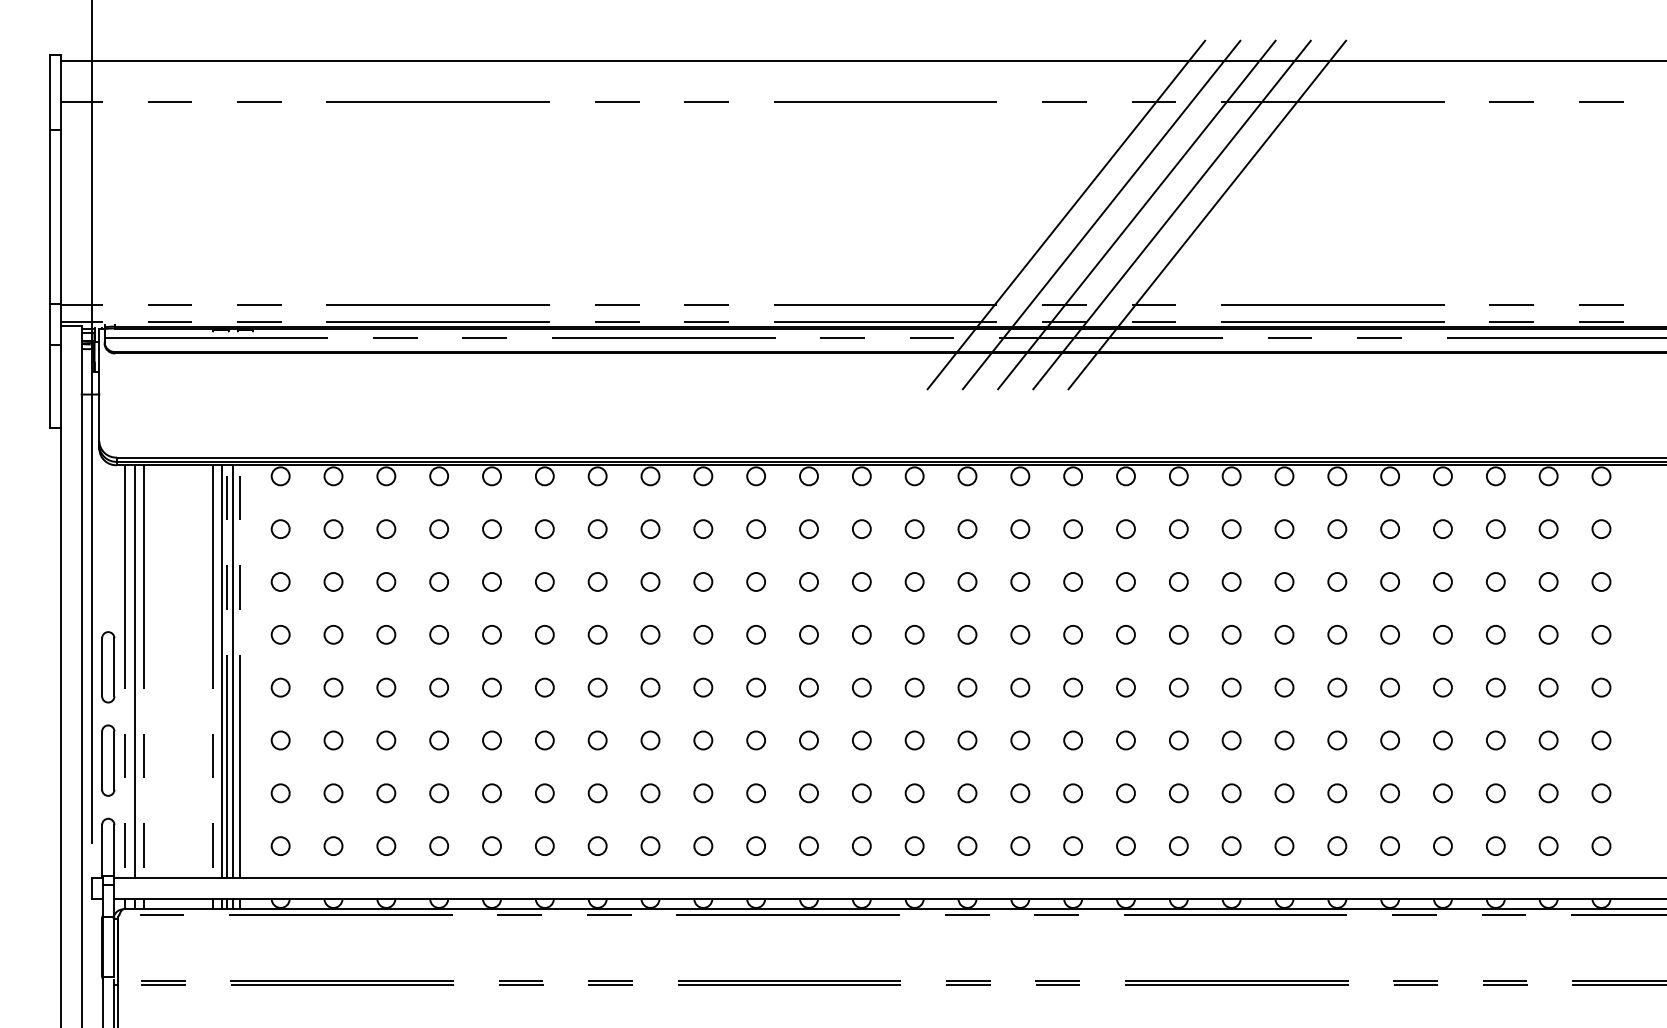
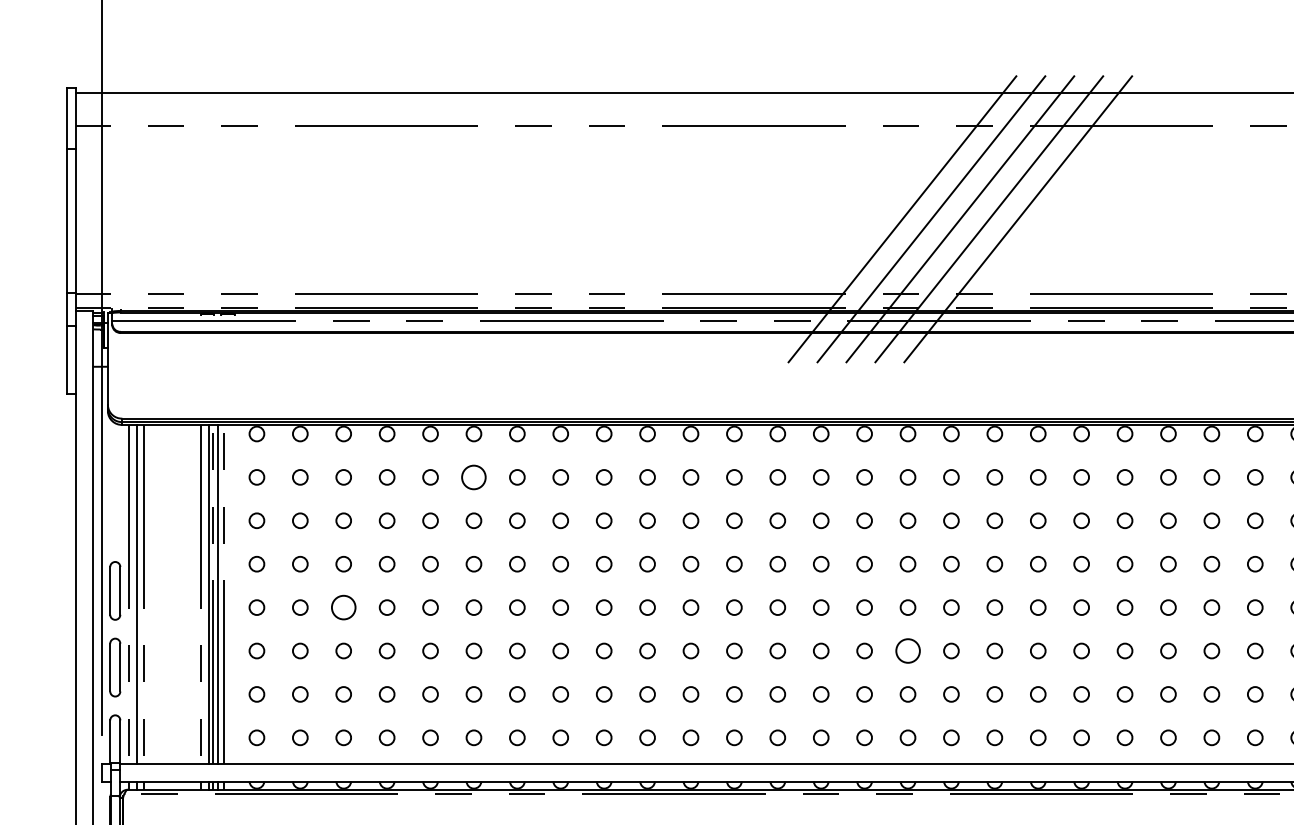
circle: (544, 528) -> (473, 476), size x1.6
circle: (386, 687) -> (343, 607), size x1.6
circle: (1072, 740) -> (907, 651), size x1.6

